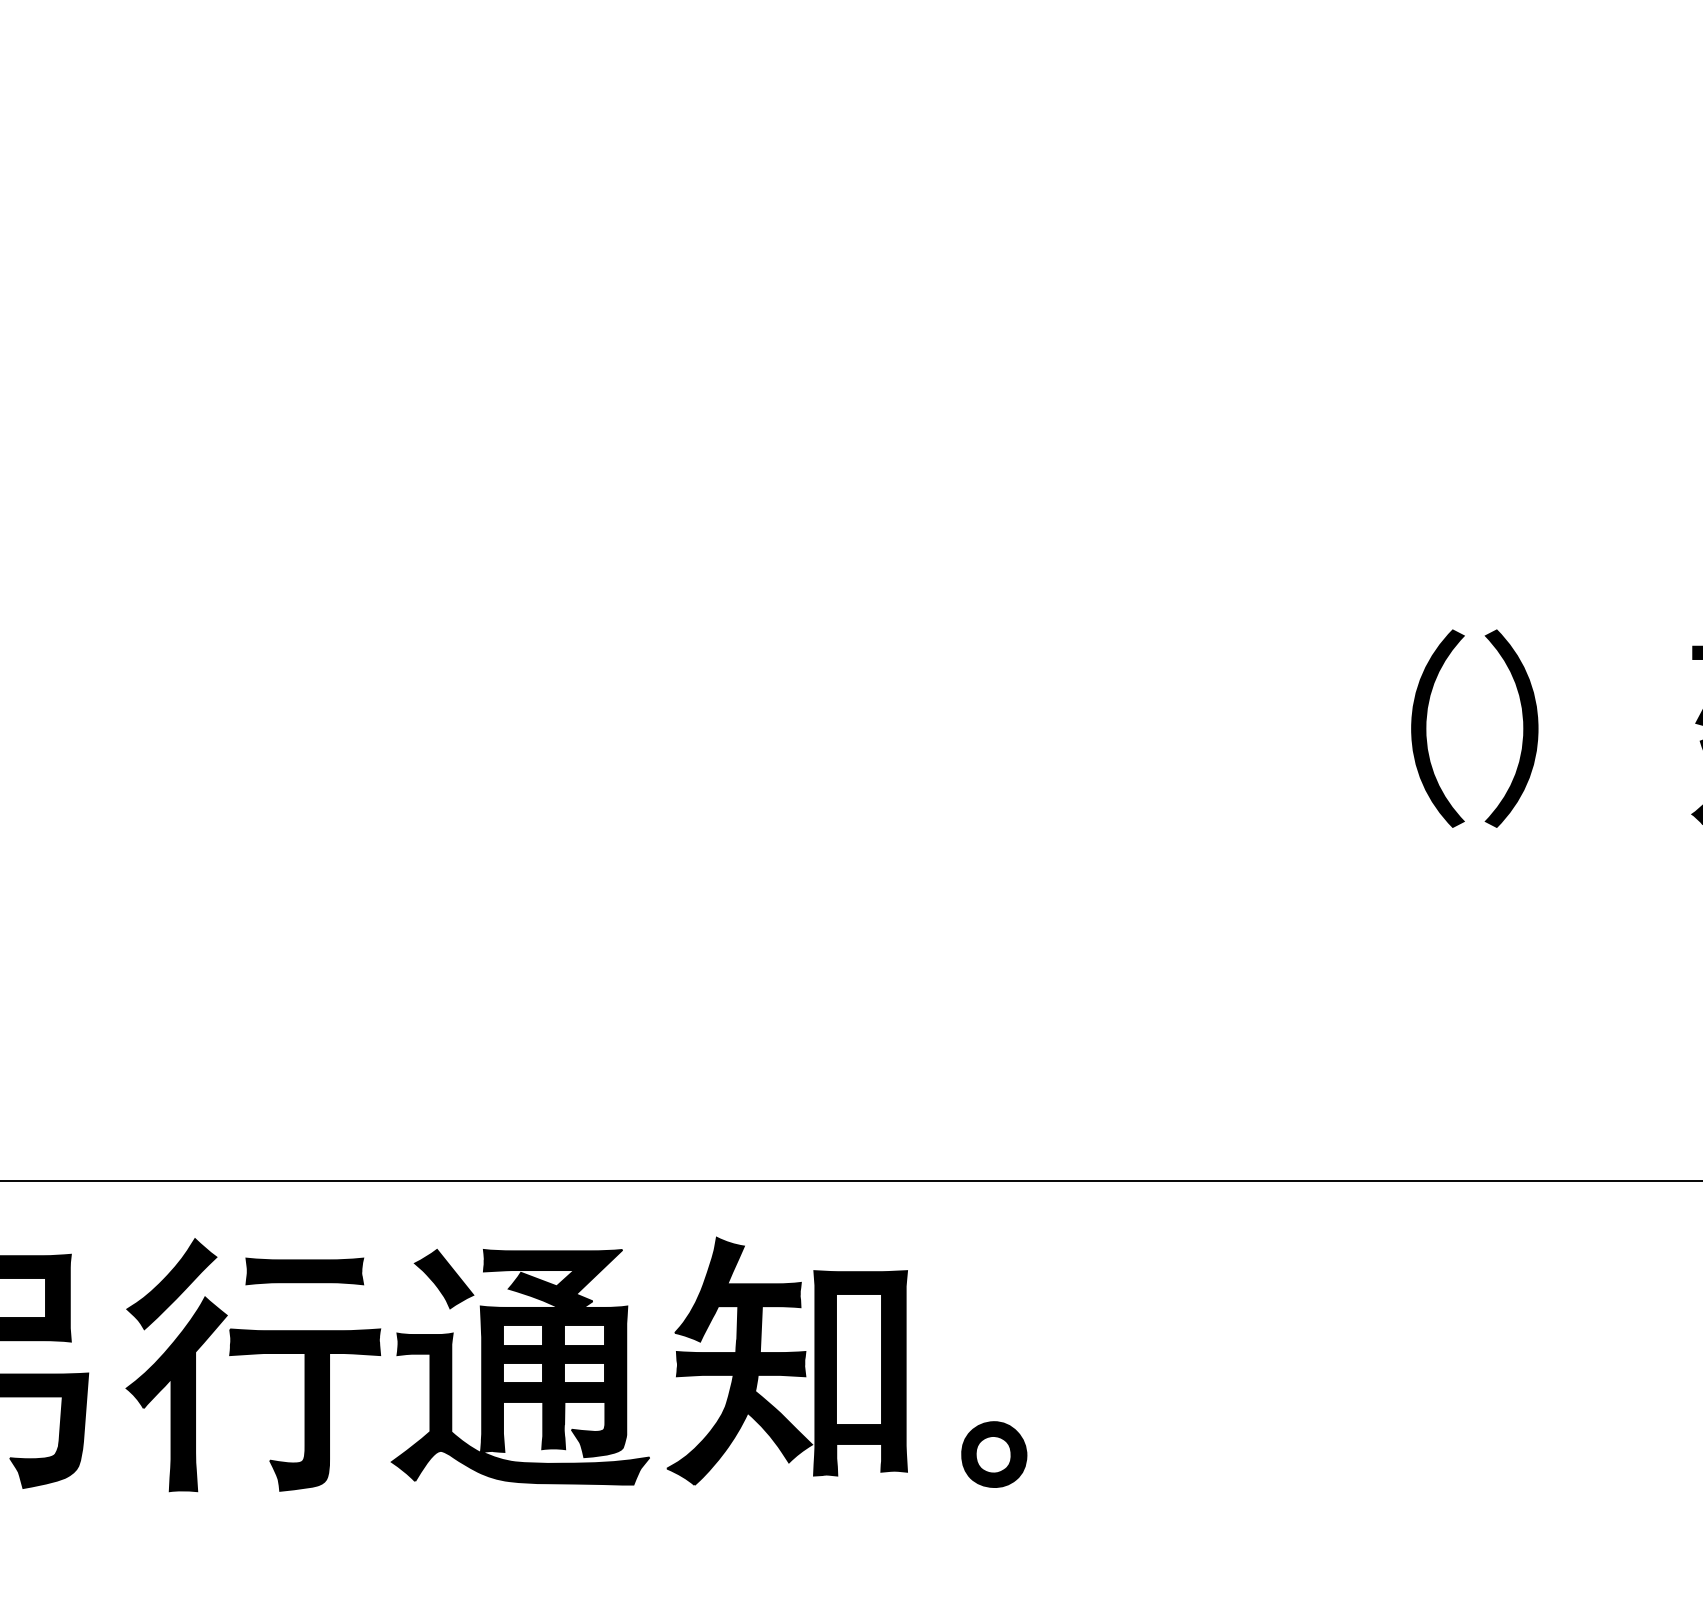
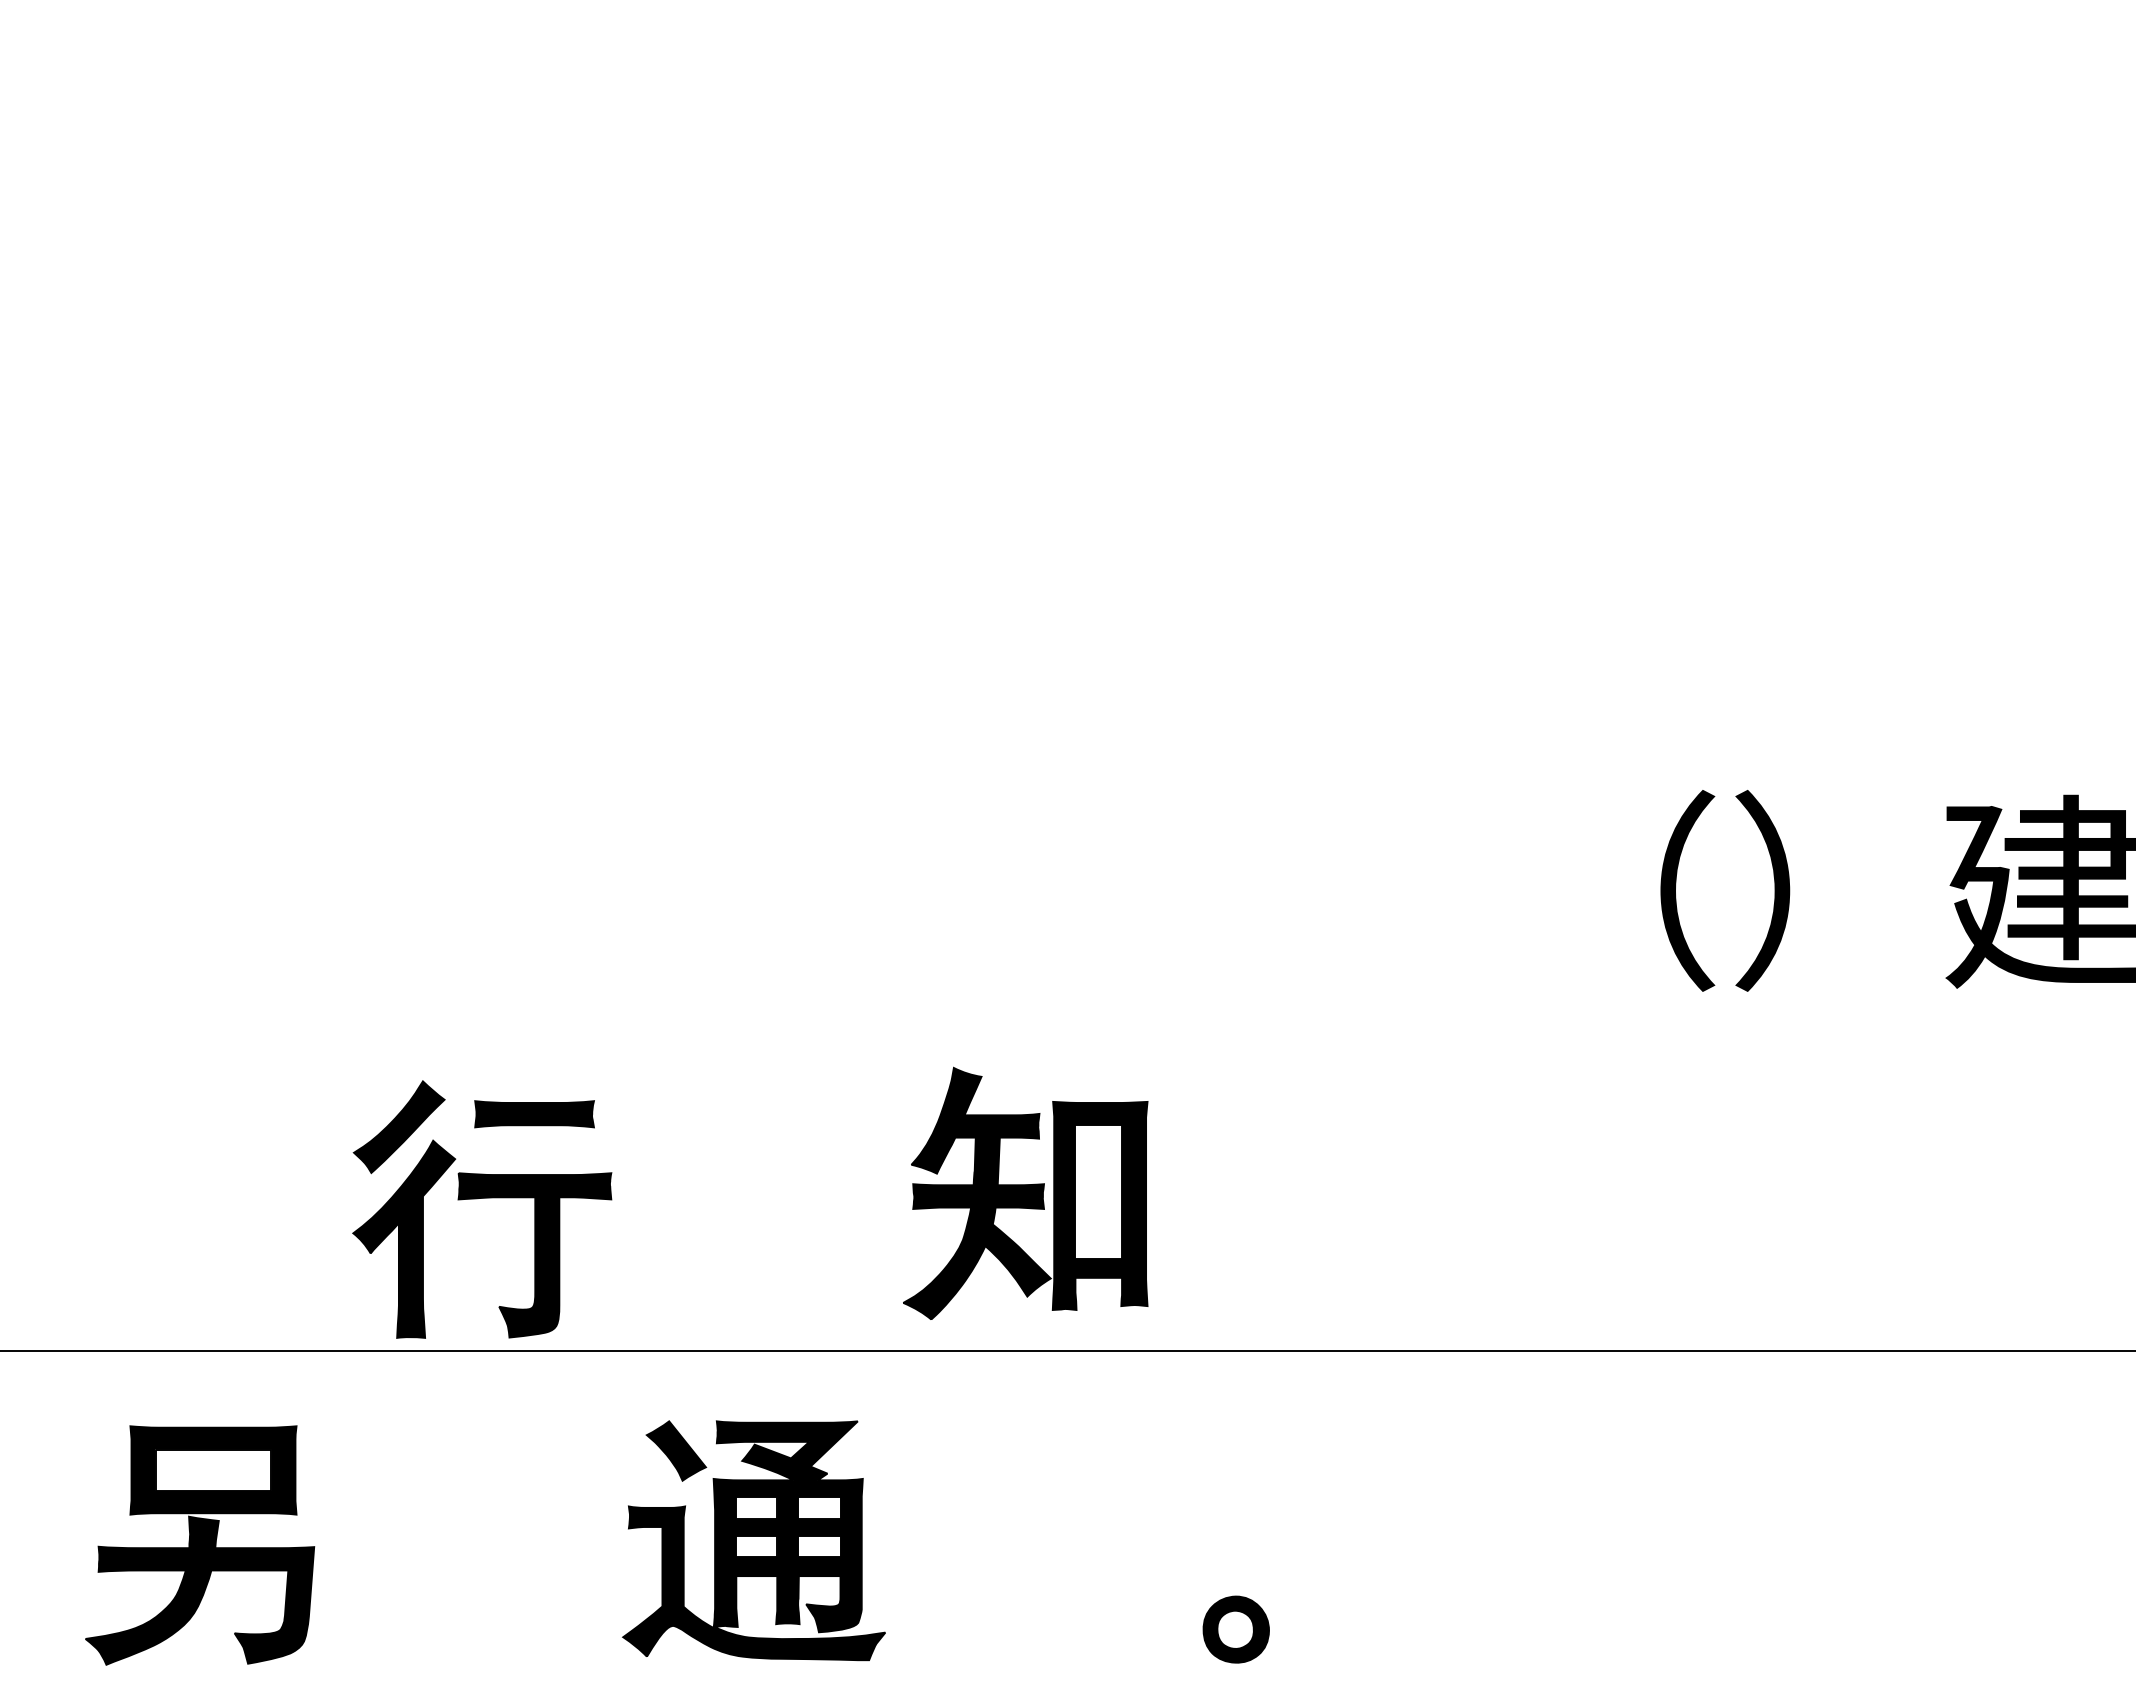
part: (253, 1354) -> (482, 1198), moved
part: (787, 1360) -> (1025, 1192), moved

